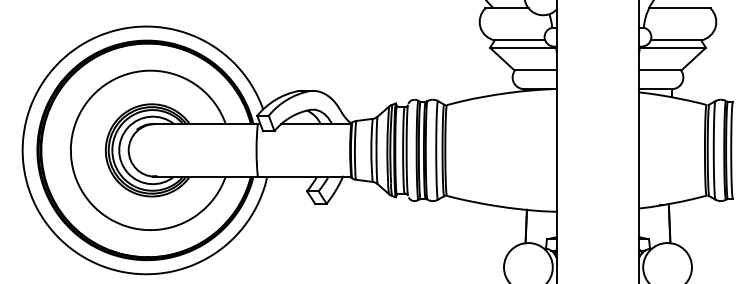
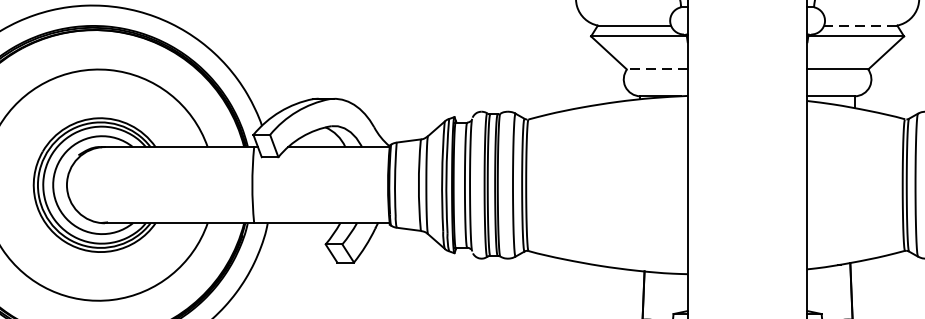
line: (675, 40) -> (860, 25), solid -> dashed
line: (535, 70) -> (656, 69), solid -> dashed

